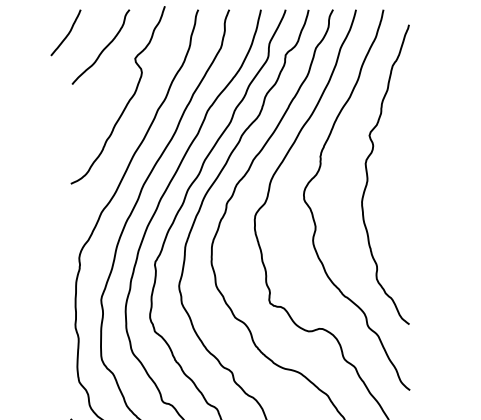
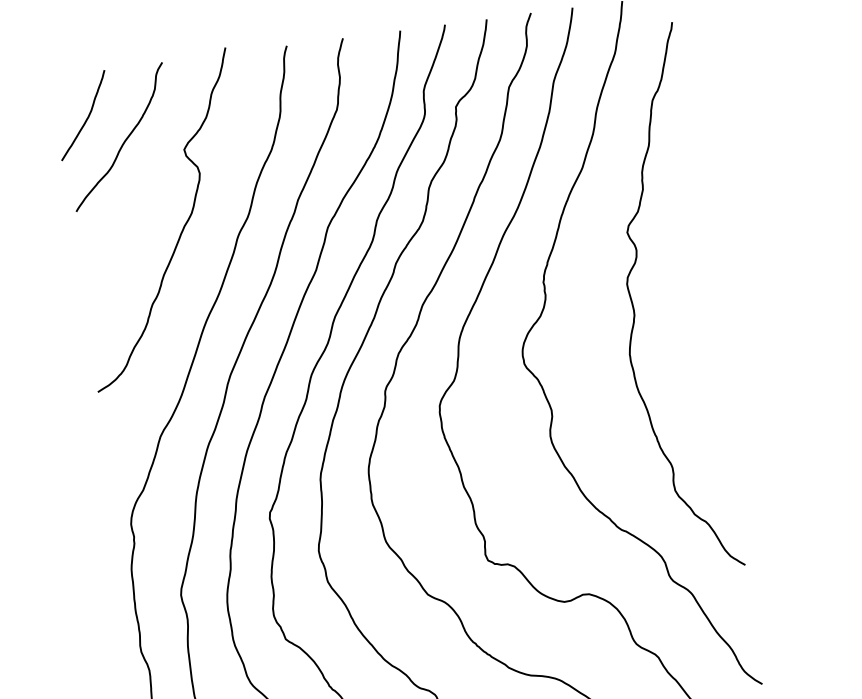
curve: (67, 33) -> (86, 116), moved

